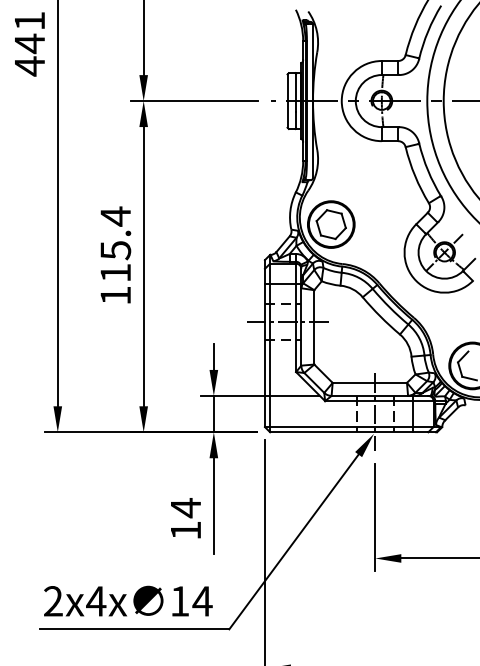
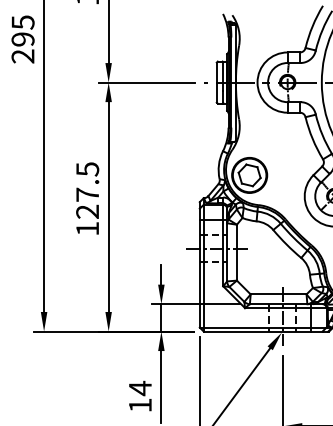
text: (29, 44) -> (22, 40), 441 -> 295
text: (115, 244) -> (87, 190), 115.4 -> 127.5

